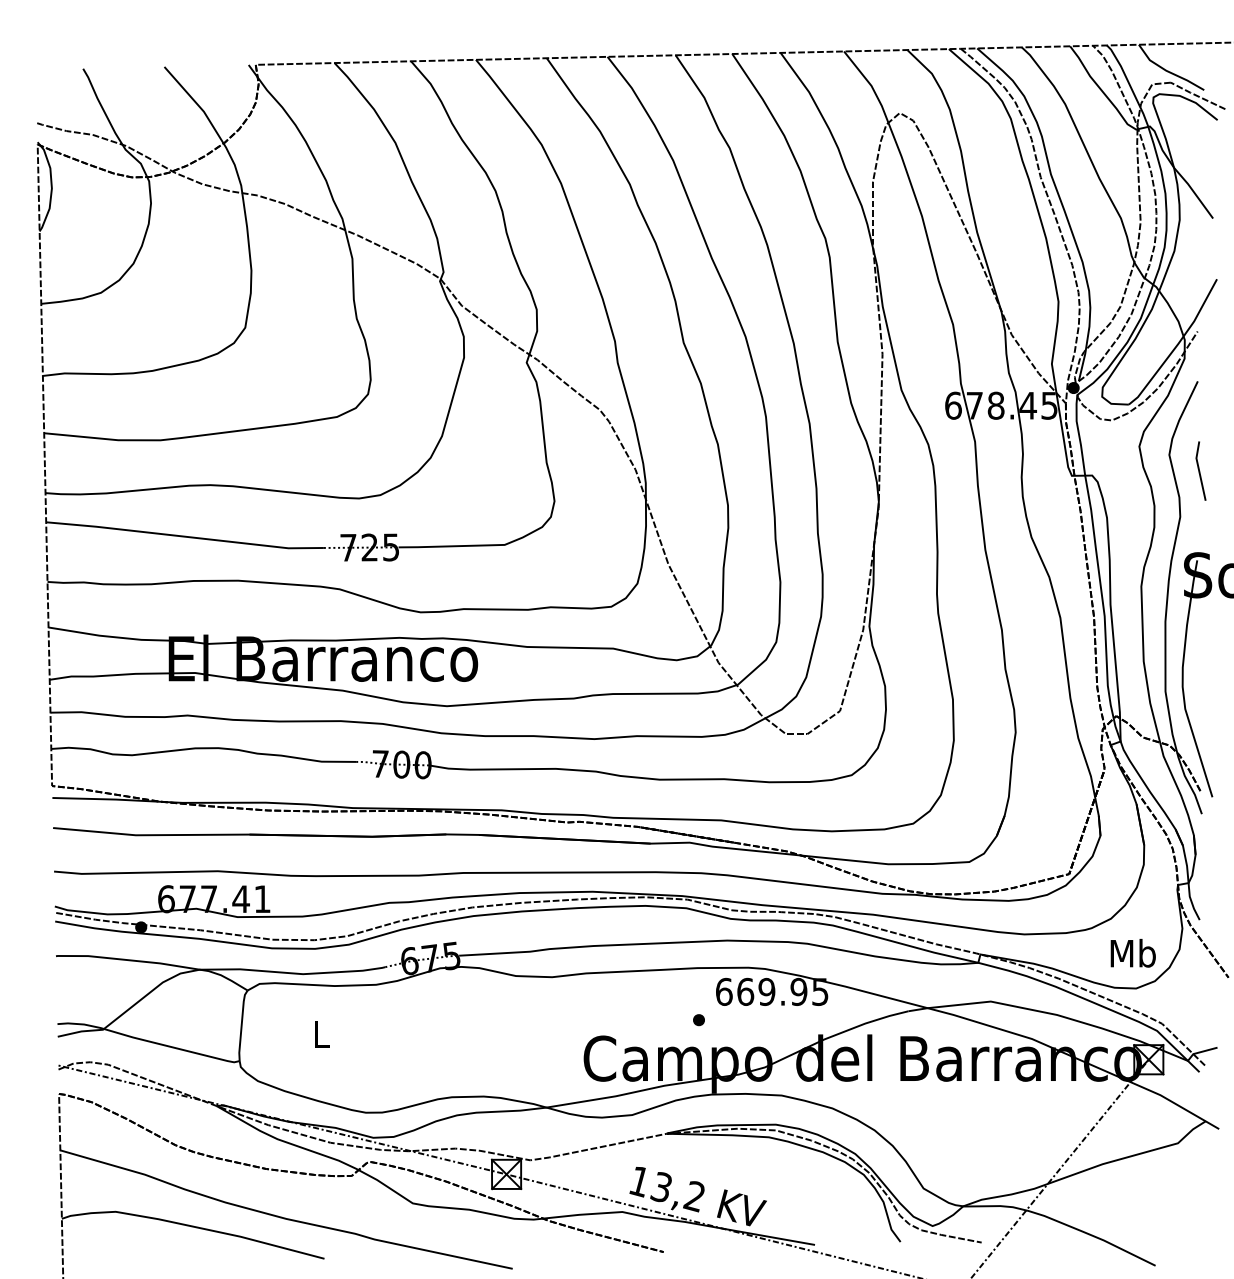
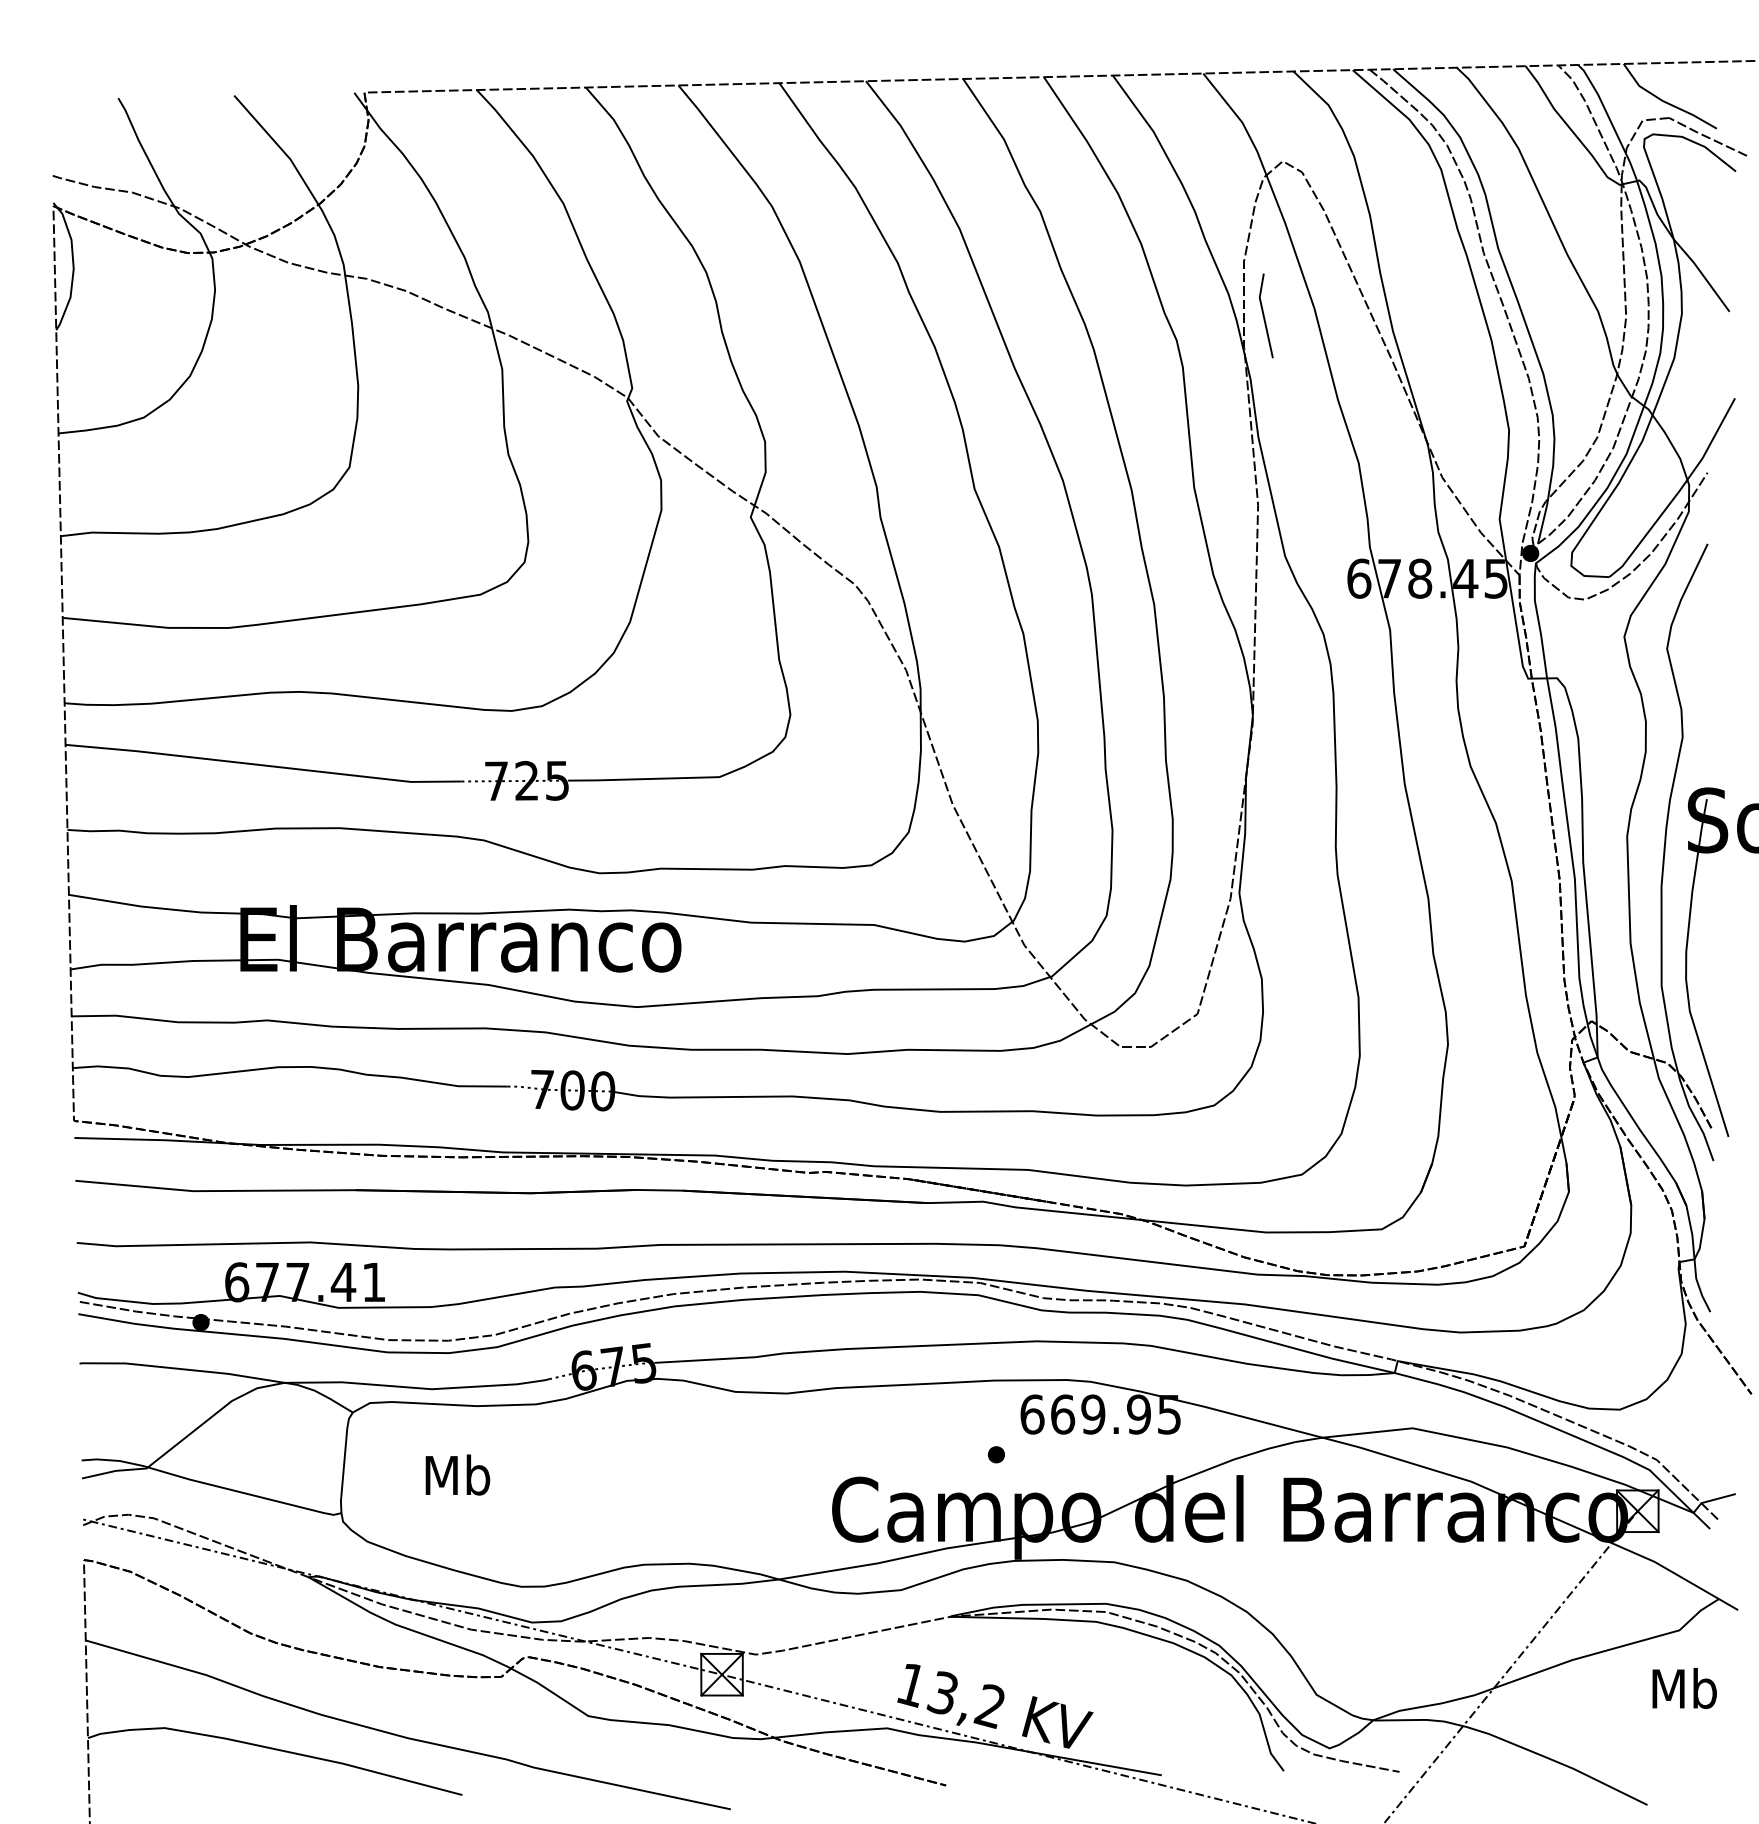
line: (1199, 470) -> (1264, 315), moved
text: (1133, 953) -> (1684, 1688), moved
text: (321, 1033) -> (457, 1474), L -> Mb

